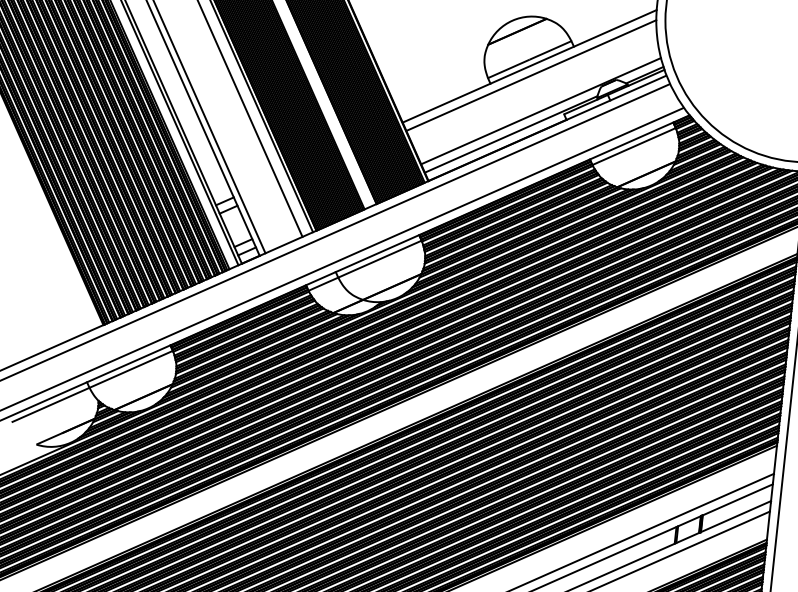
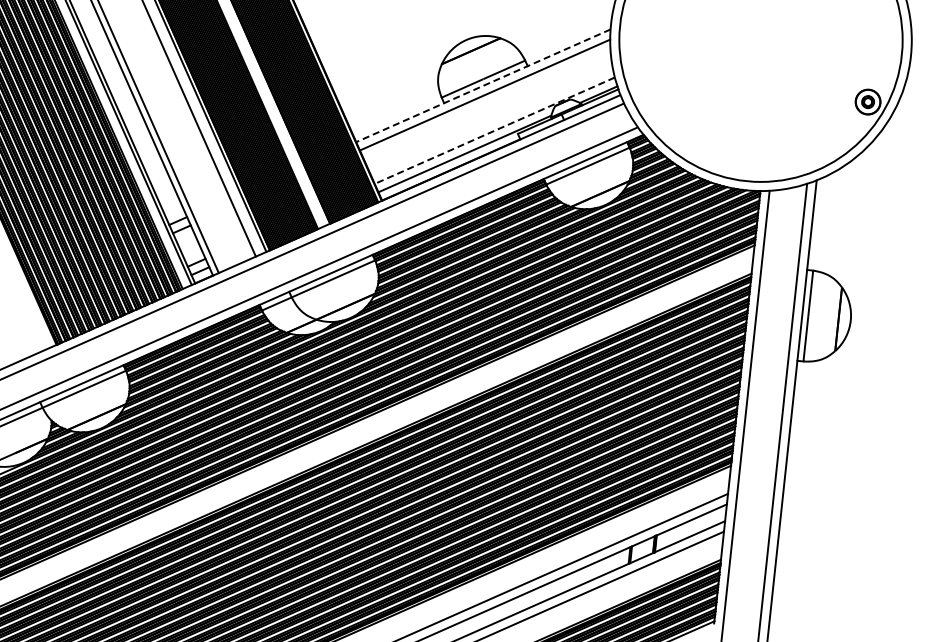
line: (528, 67) -> (482, 86), solid -> dashed
line: (540, 110) -> (494, 130), solid -> dashed

